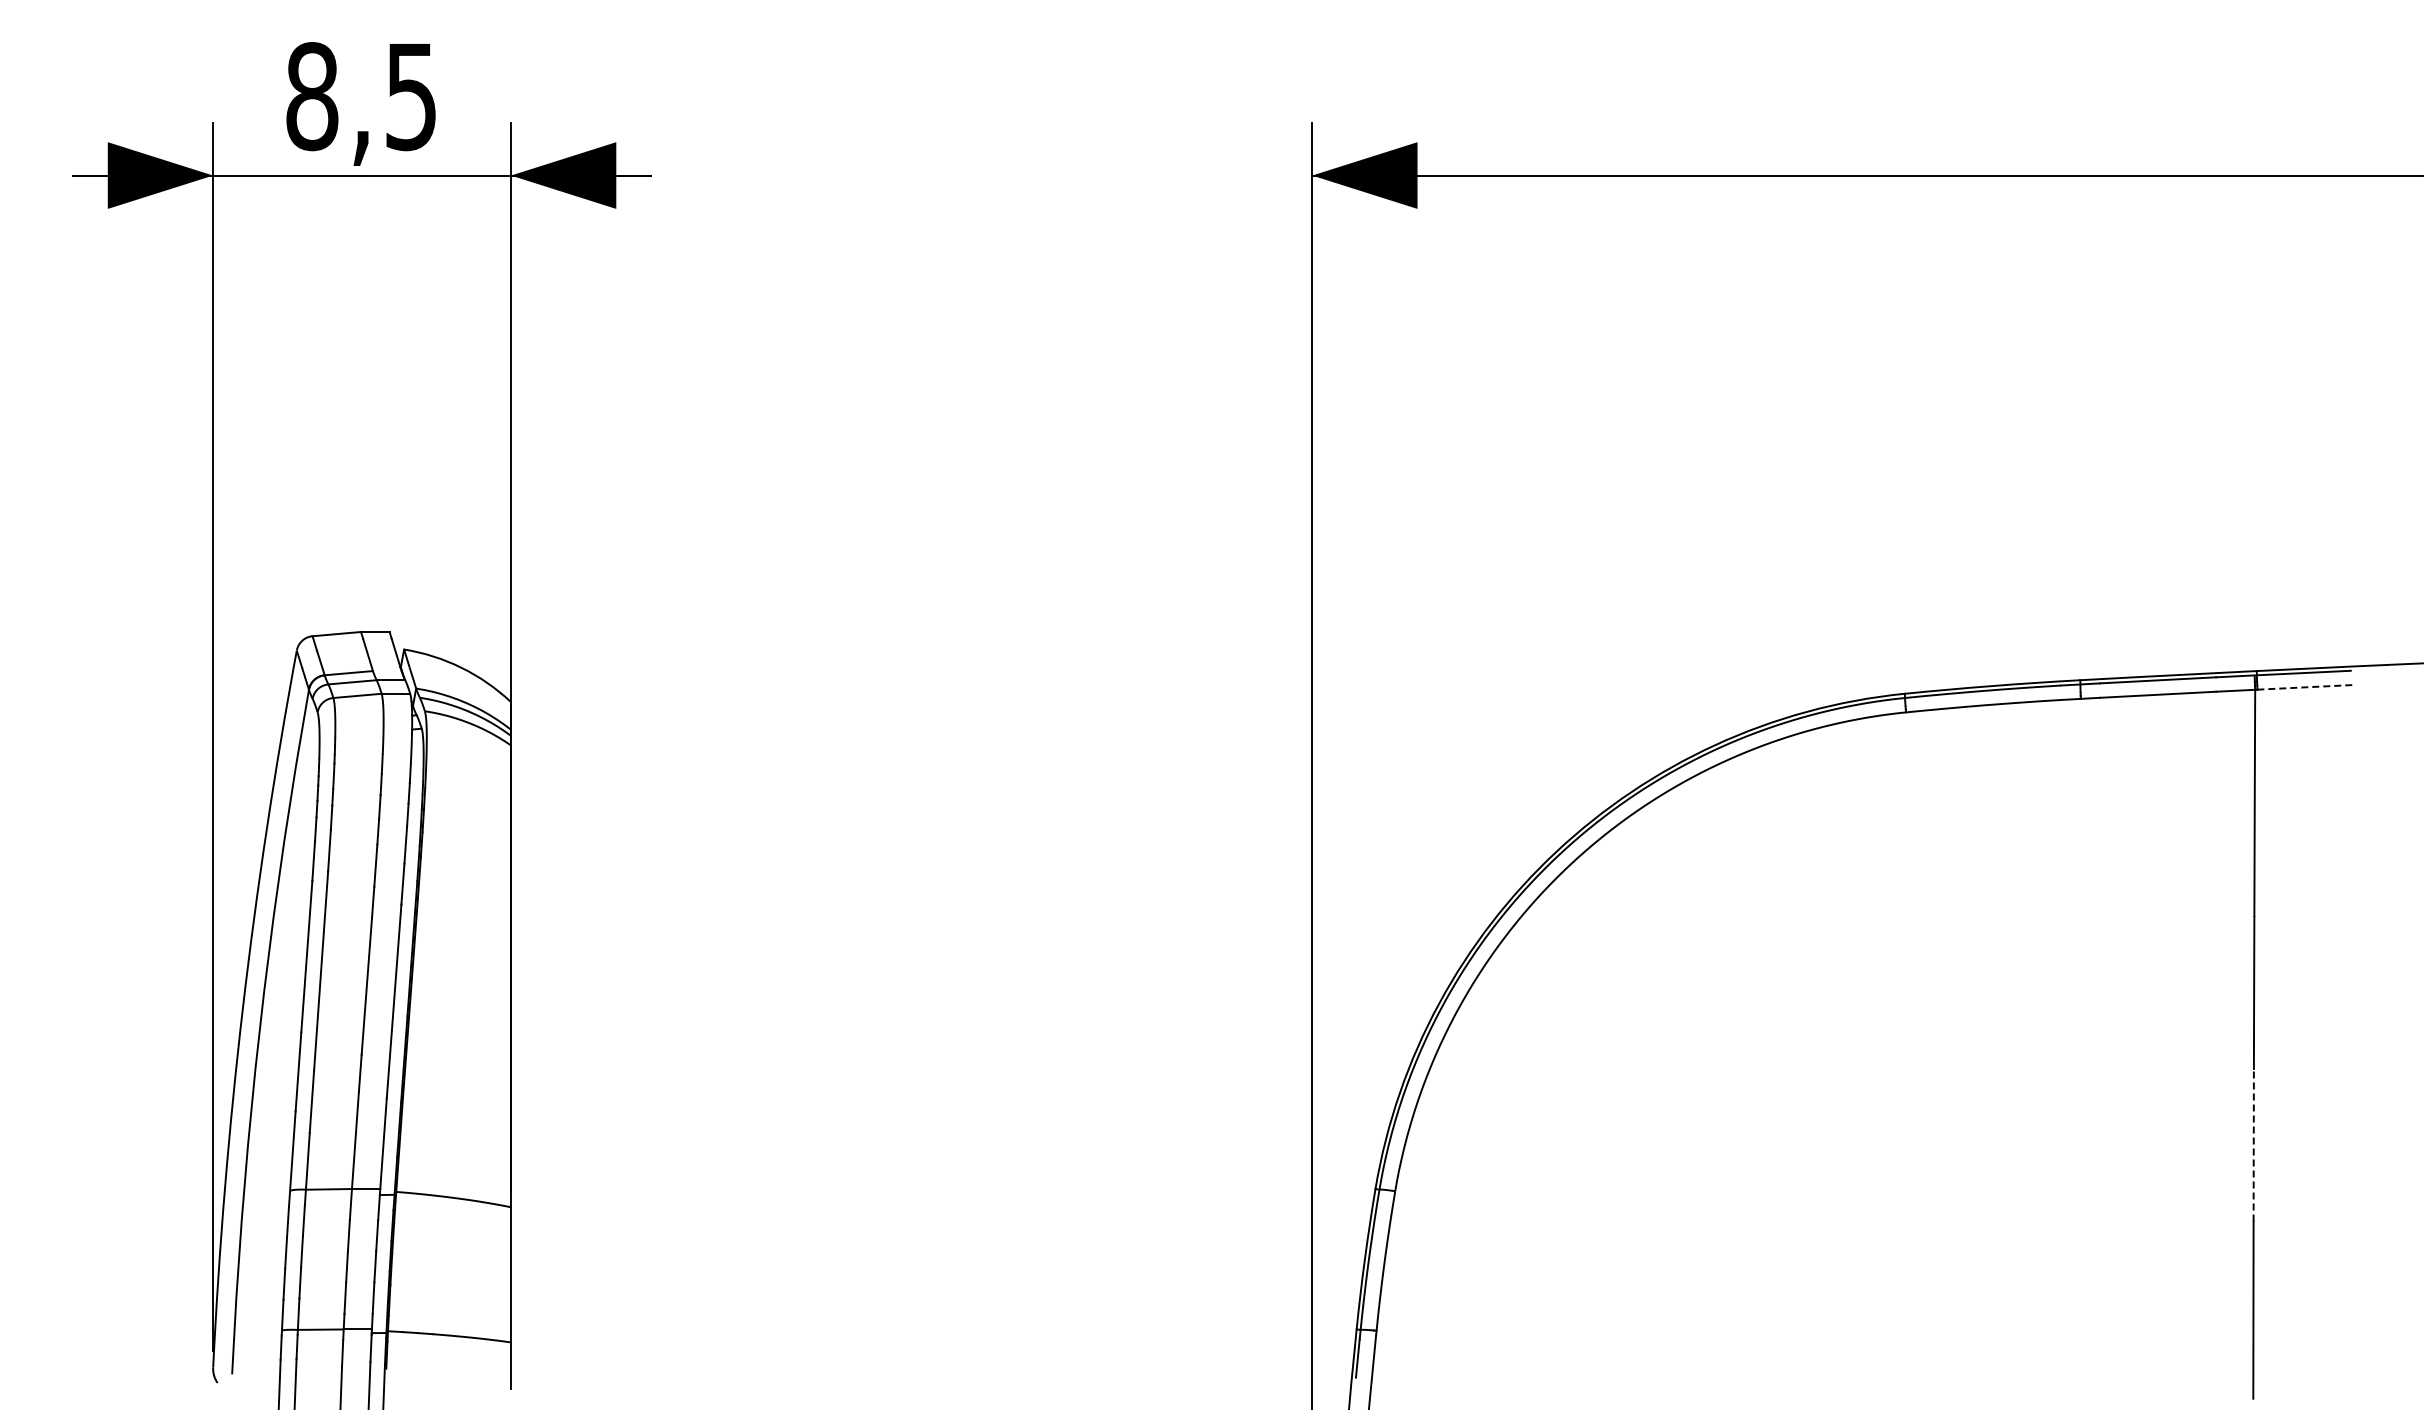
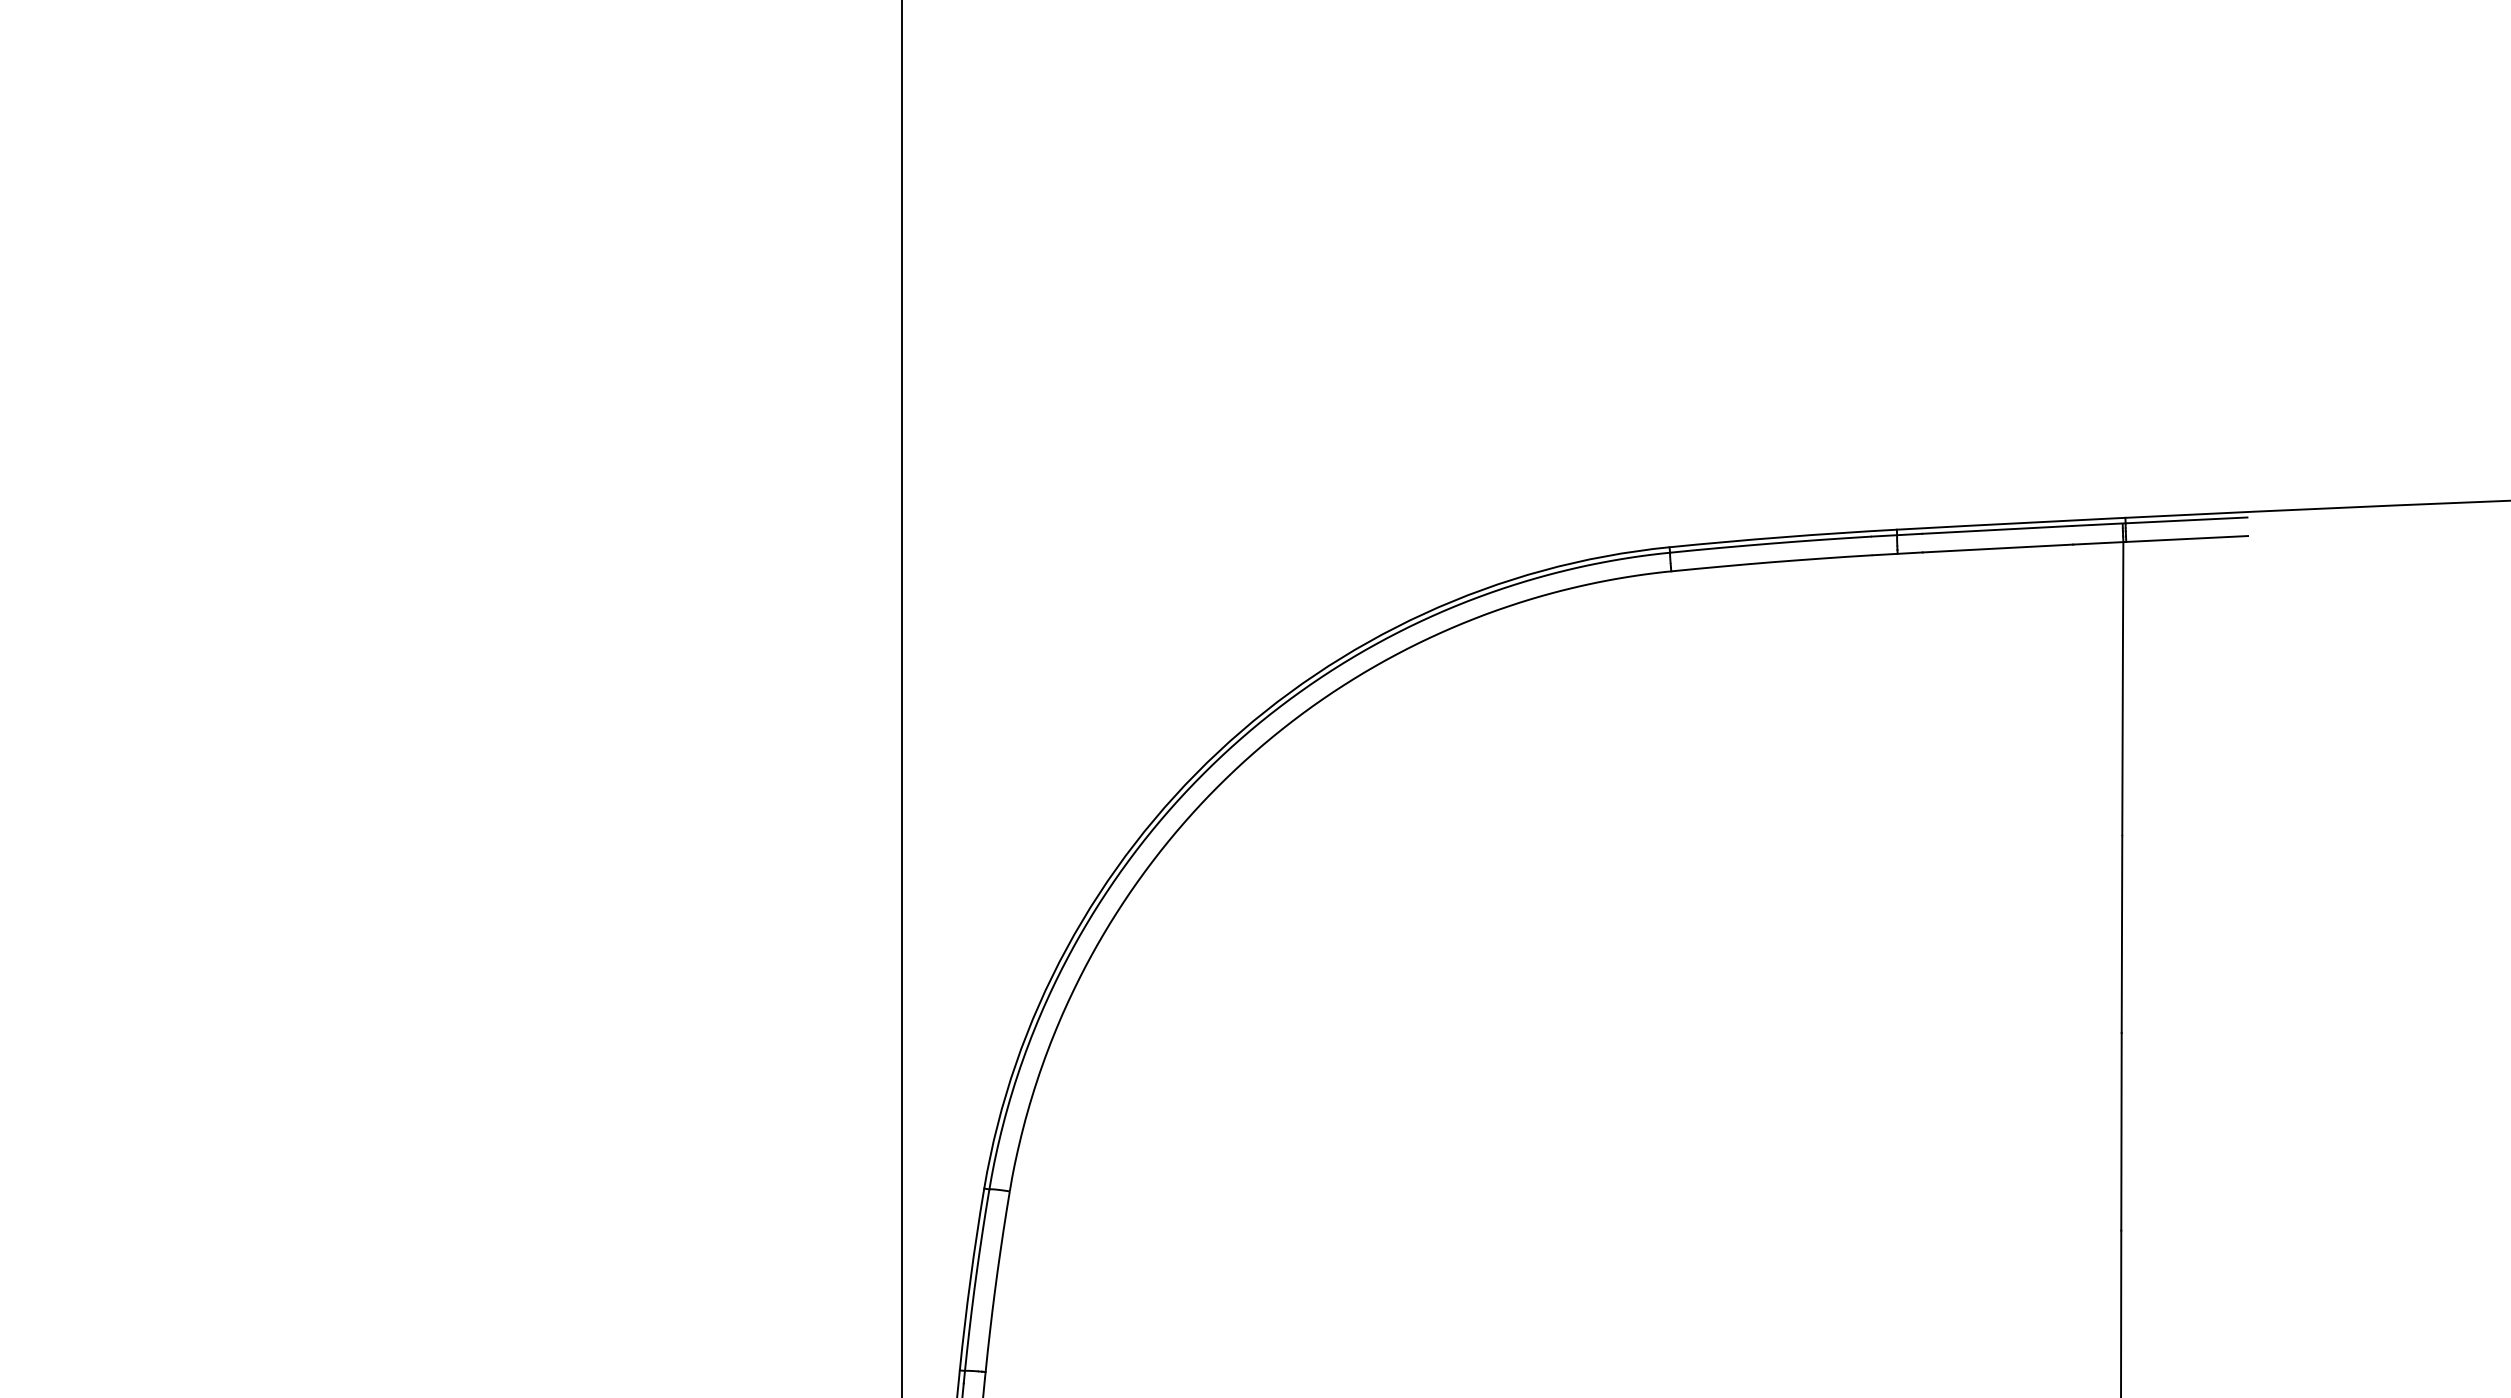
line: (2304, 687) -> (2187, 539), dashed -> solid
line: (2253, 1144) -> (2121, 1130), dashed -> solid

